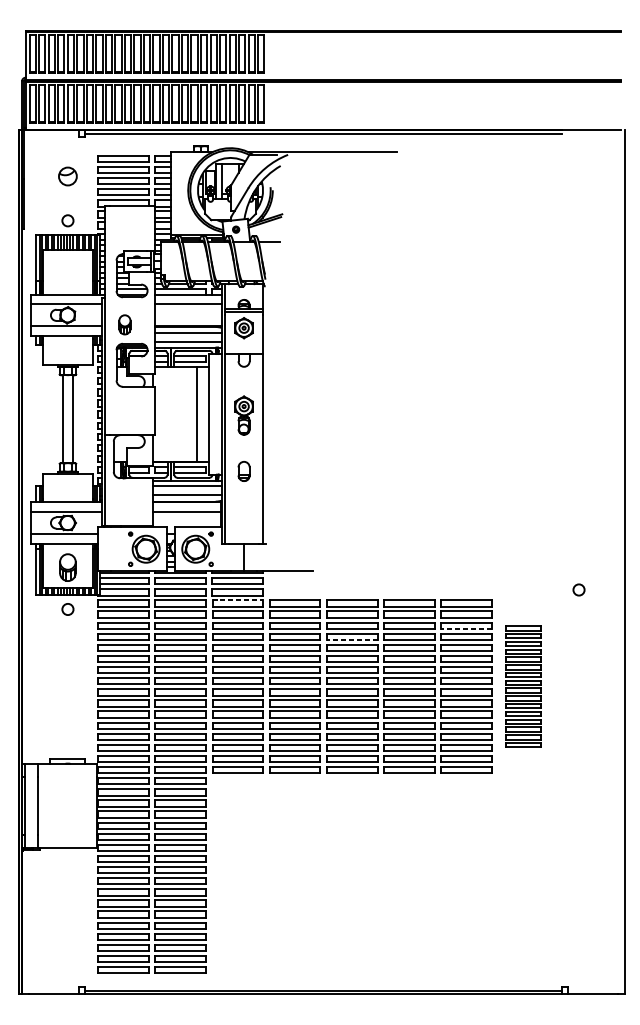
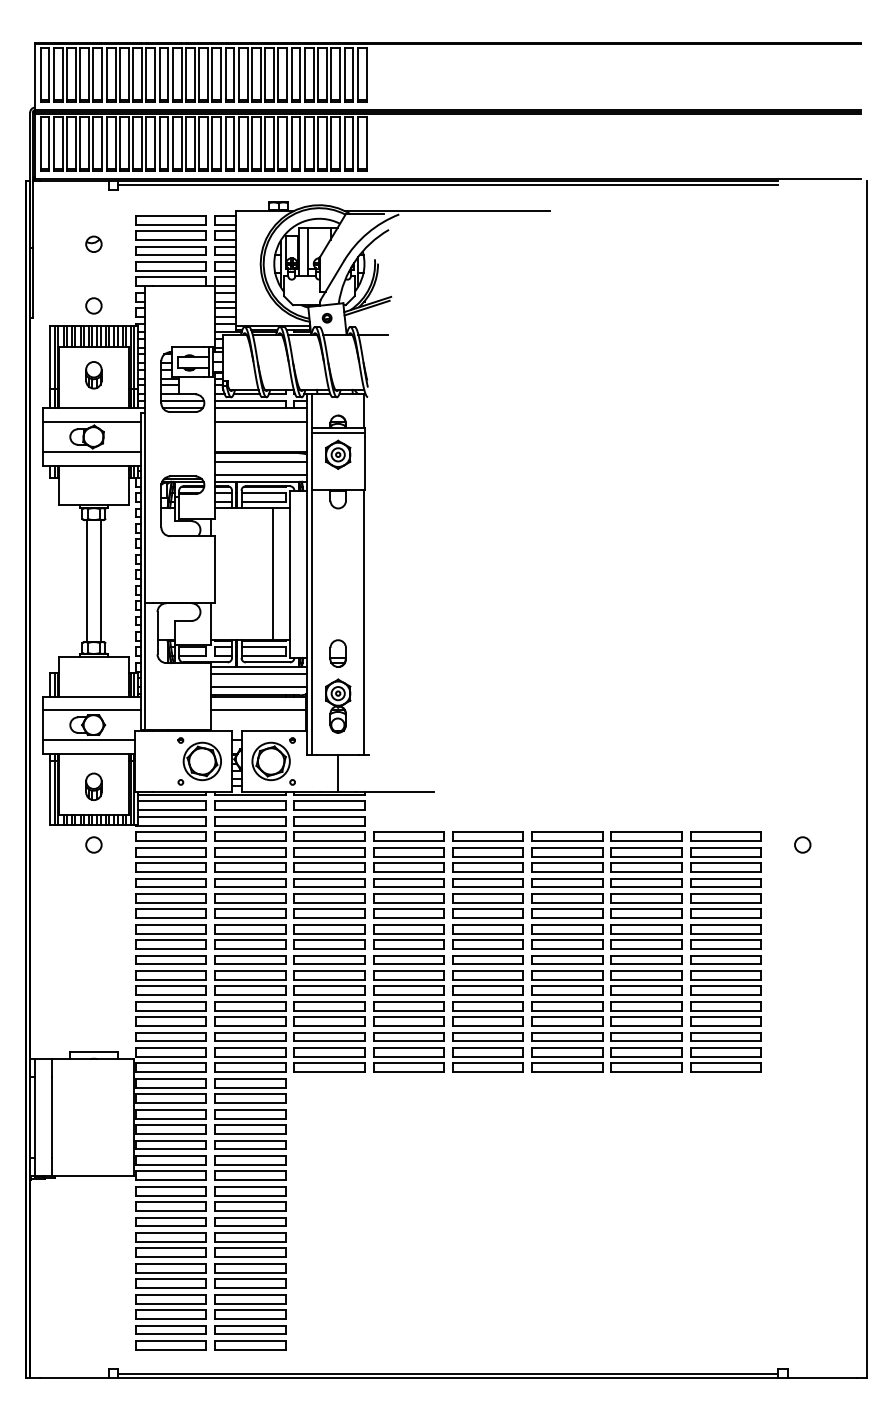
part: (67, 175) -> (93, 243), size x0.62
part: (124, 325) -> (93, 375), moved
part: (244, 415) -> (338, 705), moved
part: (67, 567) -> (93, 786), size x0.71
circle: (578, 589) -> (802, 844), moved
line: (238, 600) -> (330, 832), dashed -> solid
line: (466, 628) -> (646, 871), dashed -> solid
line: (351, 640) -> (487, 887), dashed -> solid
part: (523, 686) -> (725, 951), size x1.43

